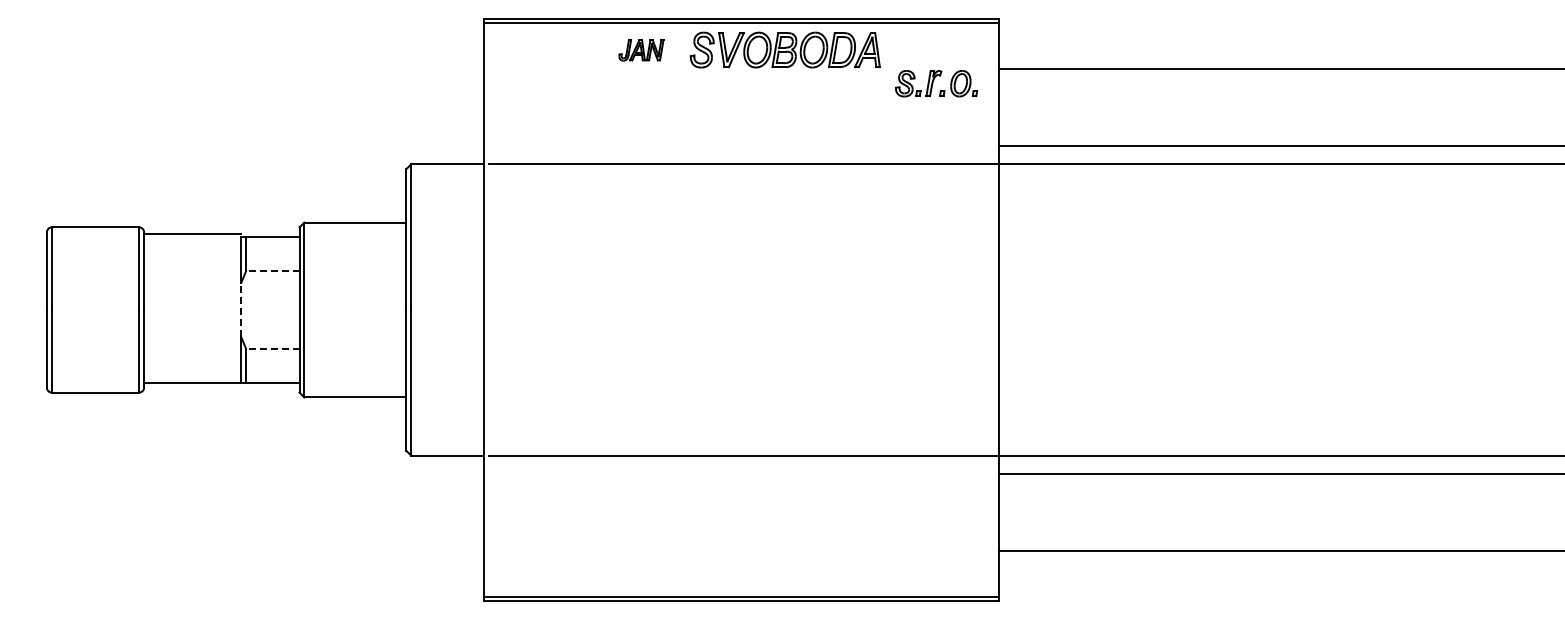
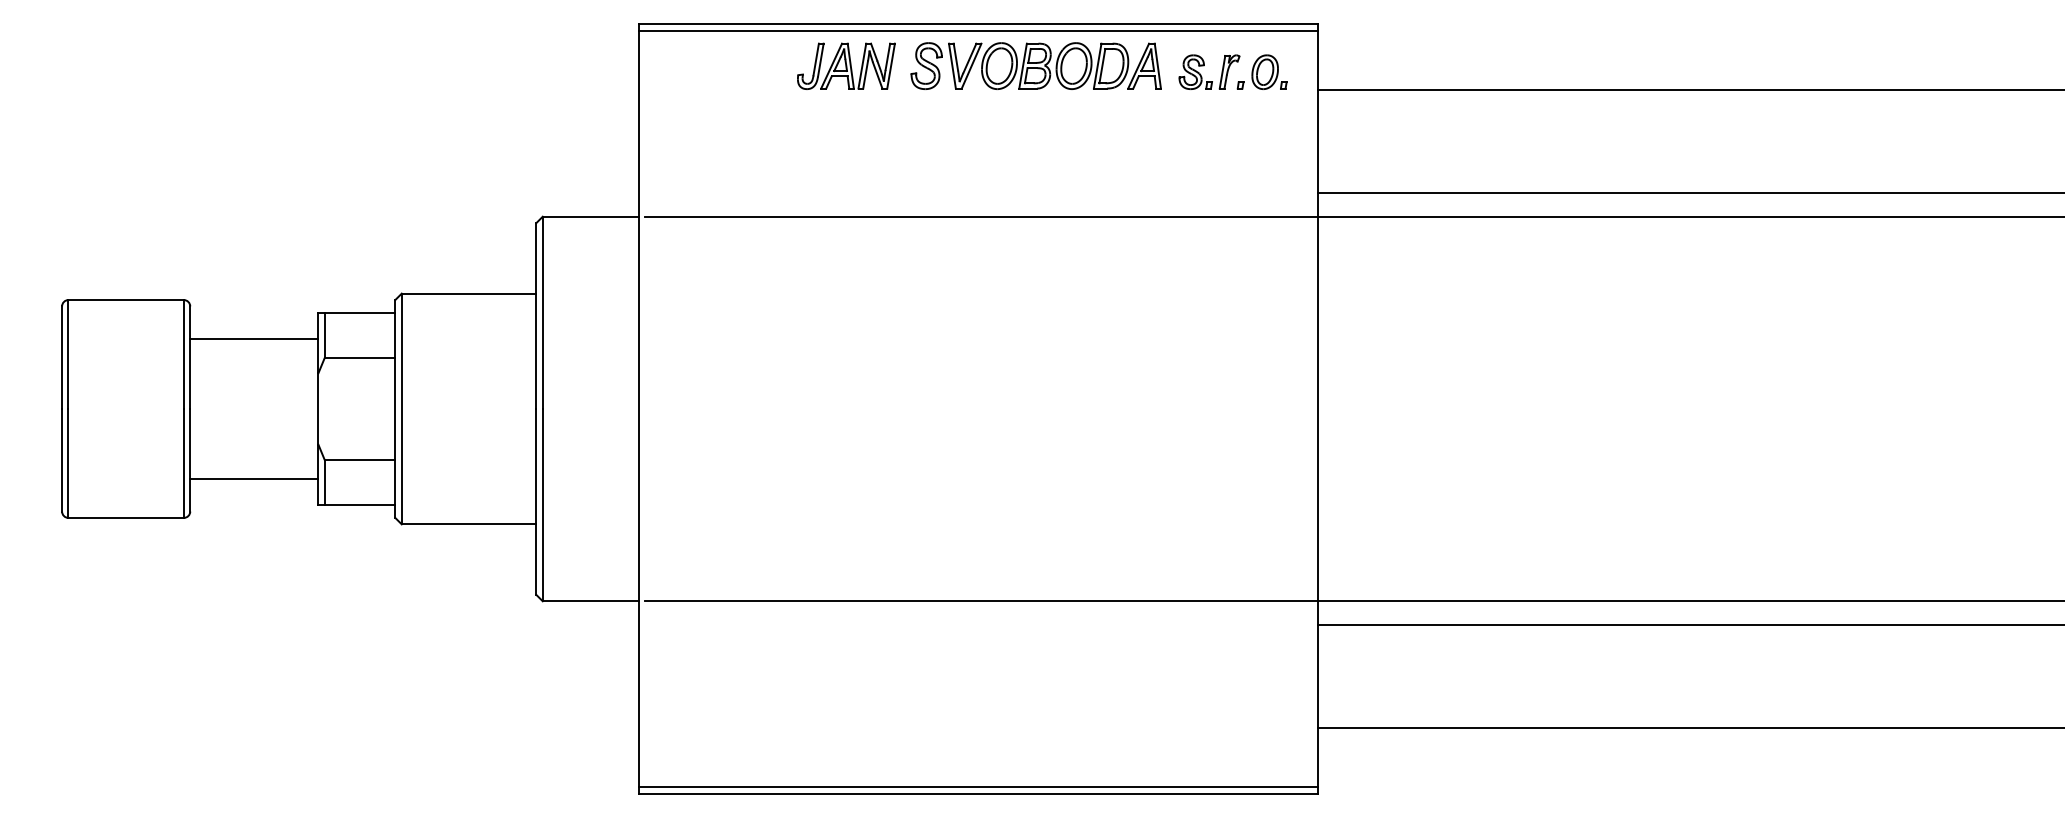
part: (641, 50) -> (846, 66), size x1.67
part: (936, 83) -> (1233, 71), moved
line: (192, 233) -> (254, 338), moved
line: (272, 271) -> (359, 358), dashed -> solid
line: (241, 309) -> (318, 408), dashed -> solid
line: (272, 348) -> (359, 459), dashed -> solid
line: (192, 383) -> (254, 479), moved

